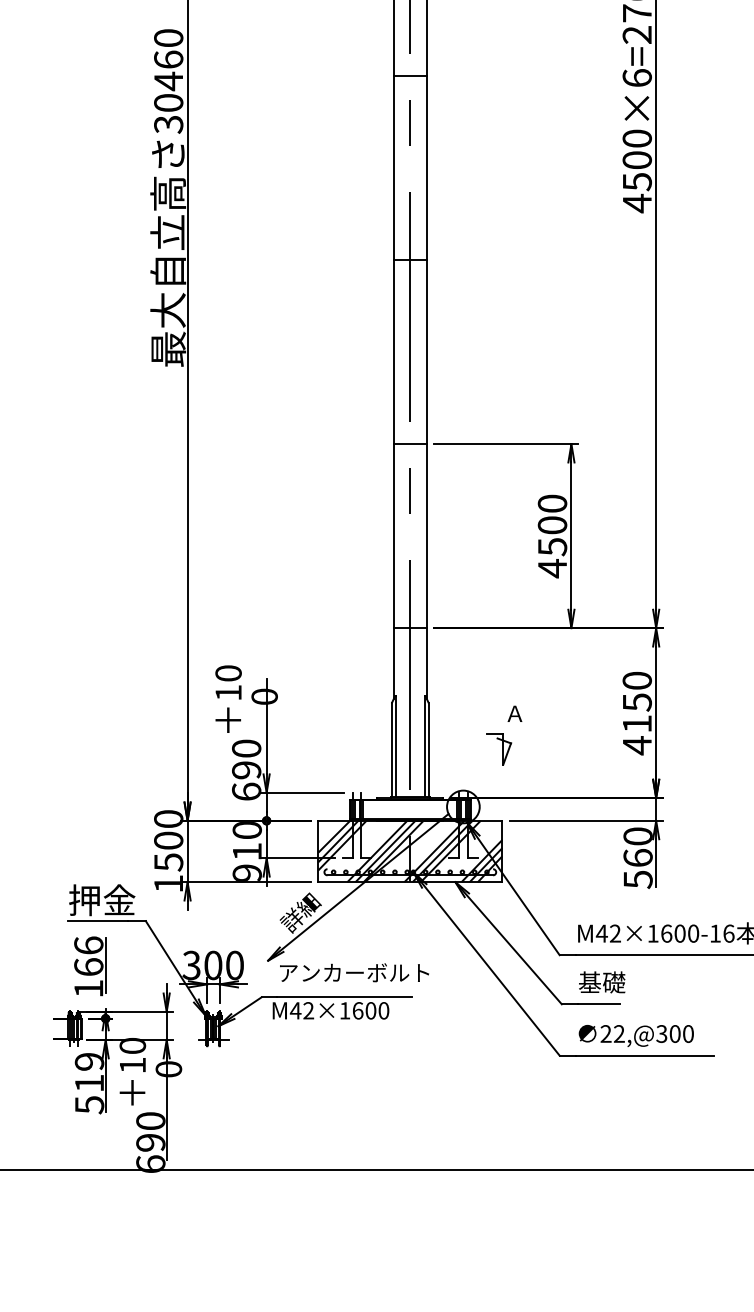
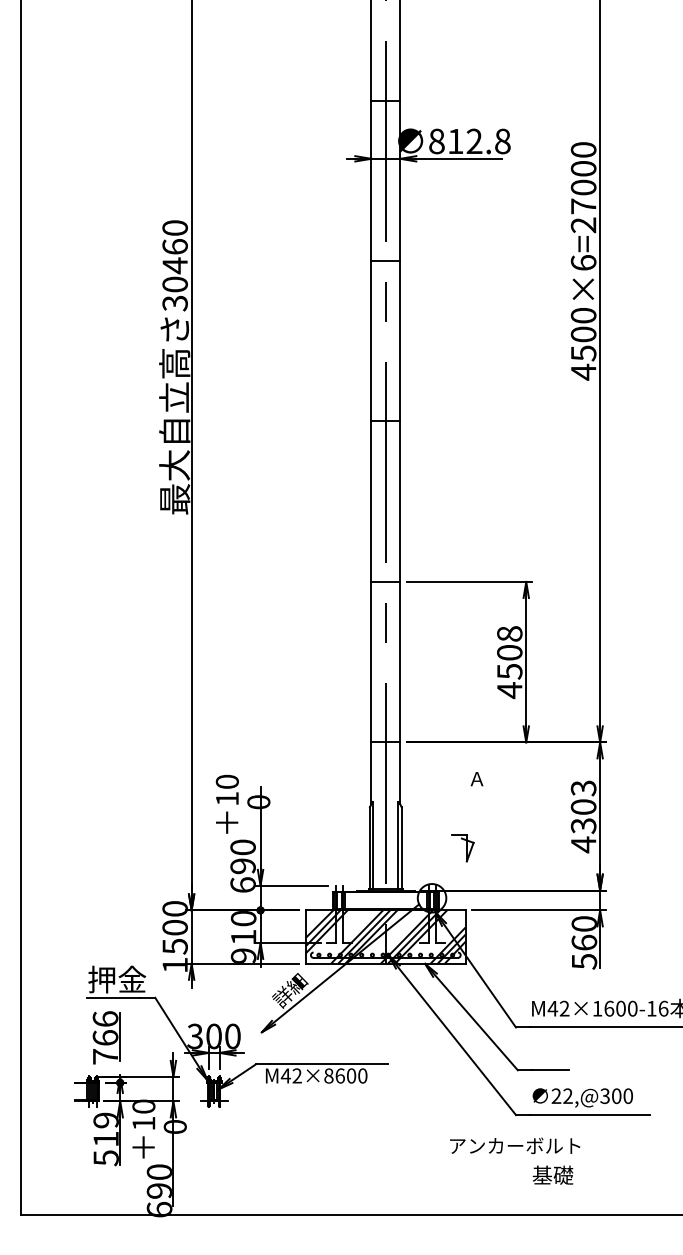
text: (552, 503) -> (509, 633), 4500 -> 4508
text: (637, 702) -> (583, 807), 4150 -> 4303
text: (514, 714) -> (476, 779), moved
text: (354, 972) -> (515, 1145), moved
text: (601, 981) -> (552, 1174), moved
text: (88, 988) -> (105, 1056), 166 -> 766
text: (344, 1010) -> (328, 1075), M42×1600 -> M42×8600

